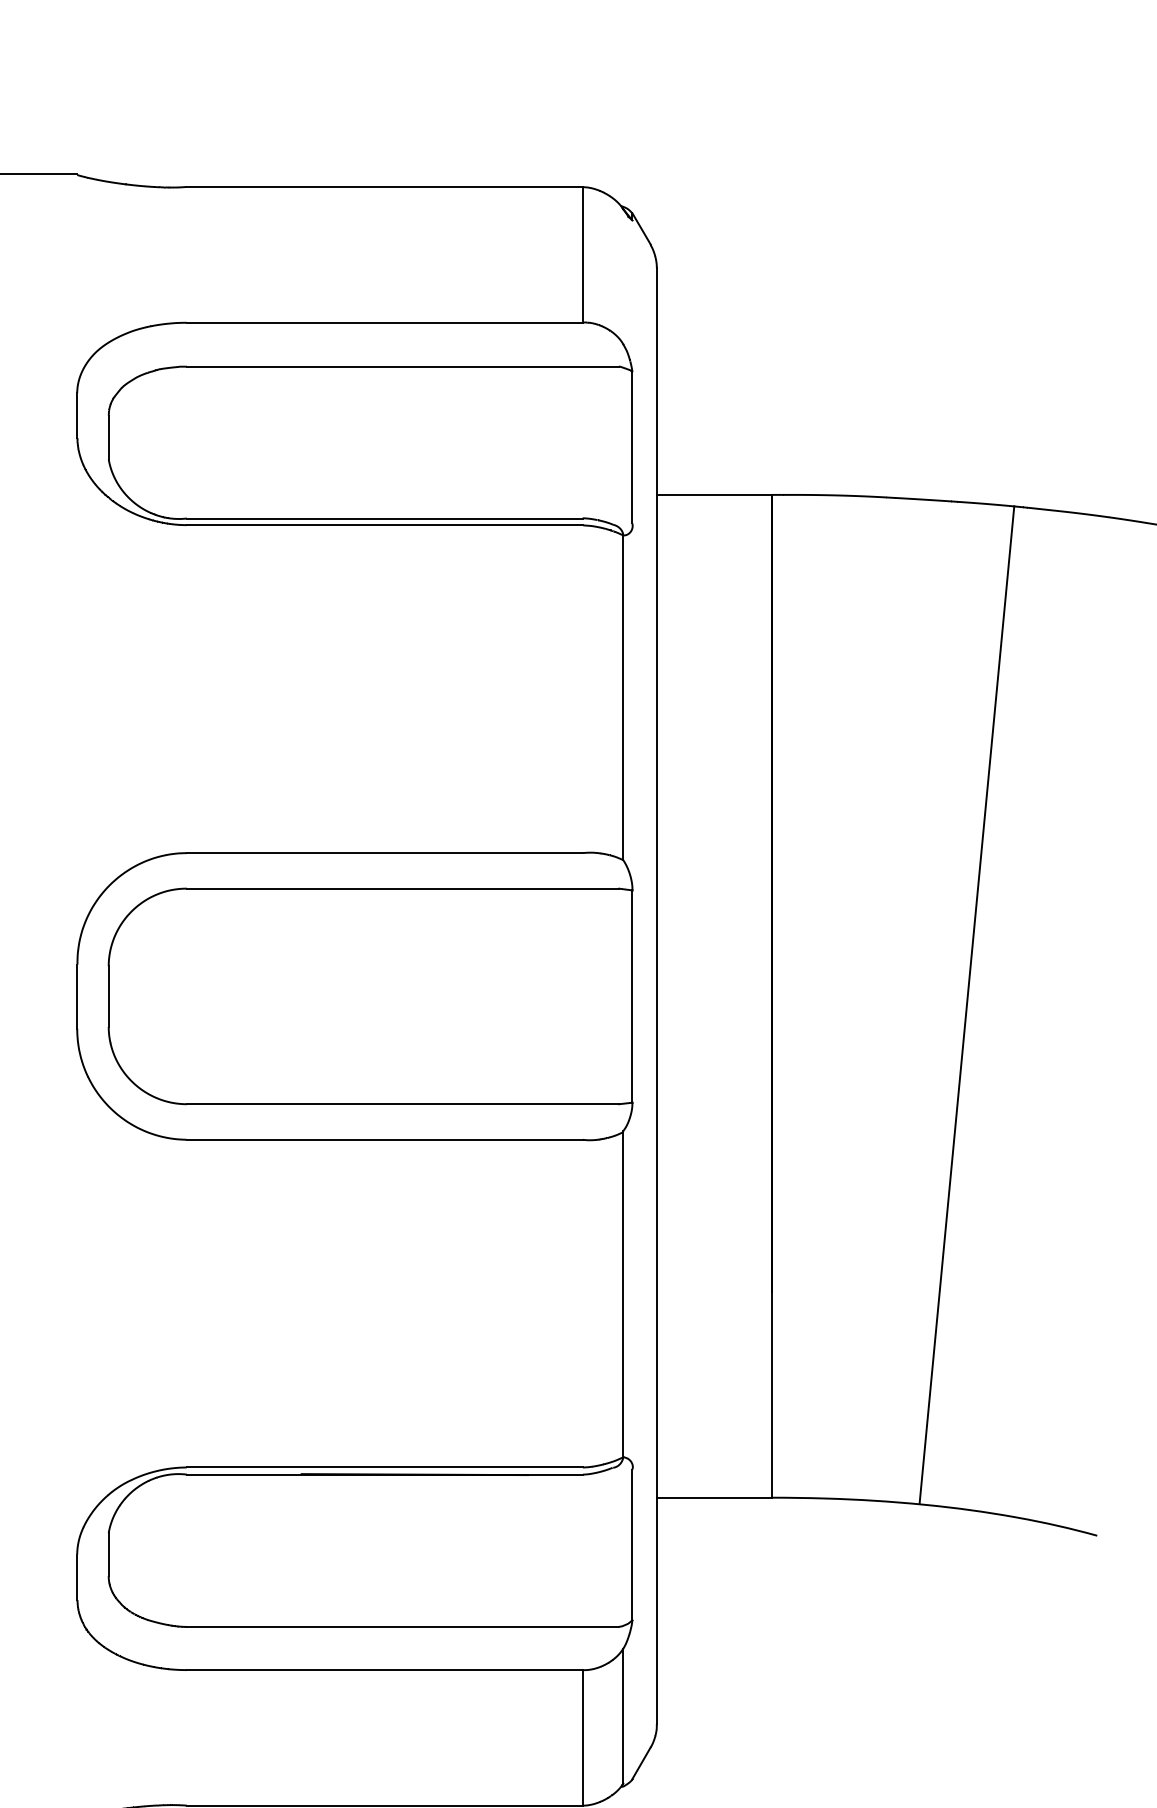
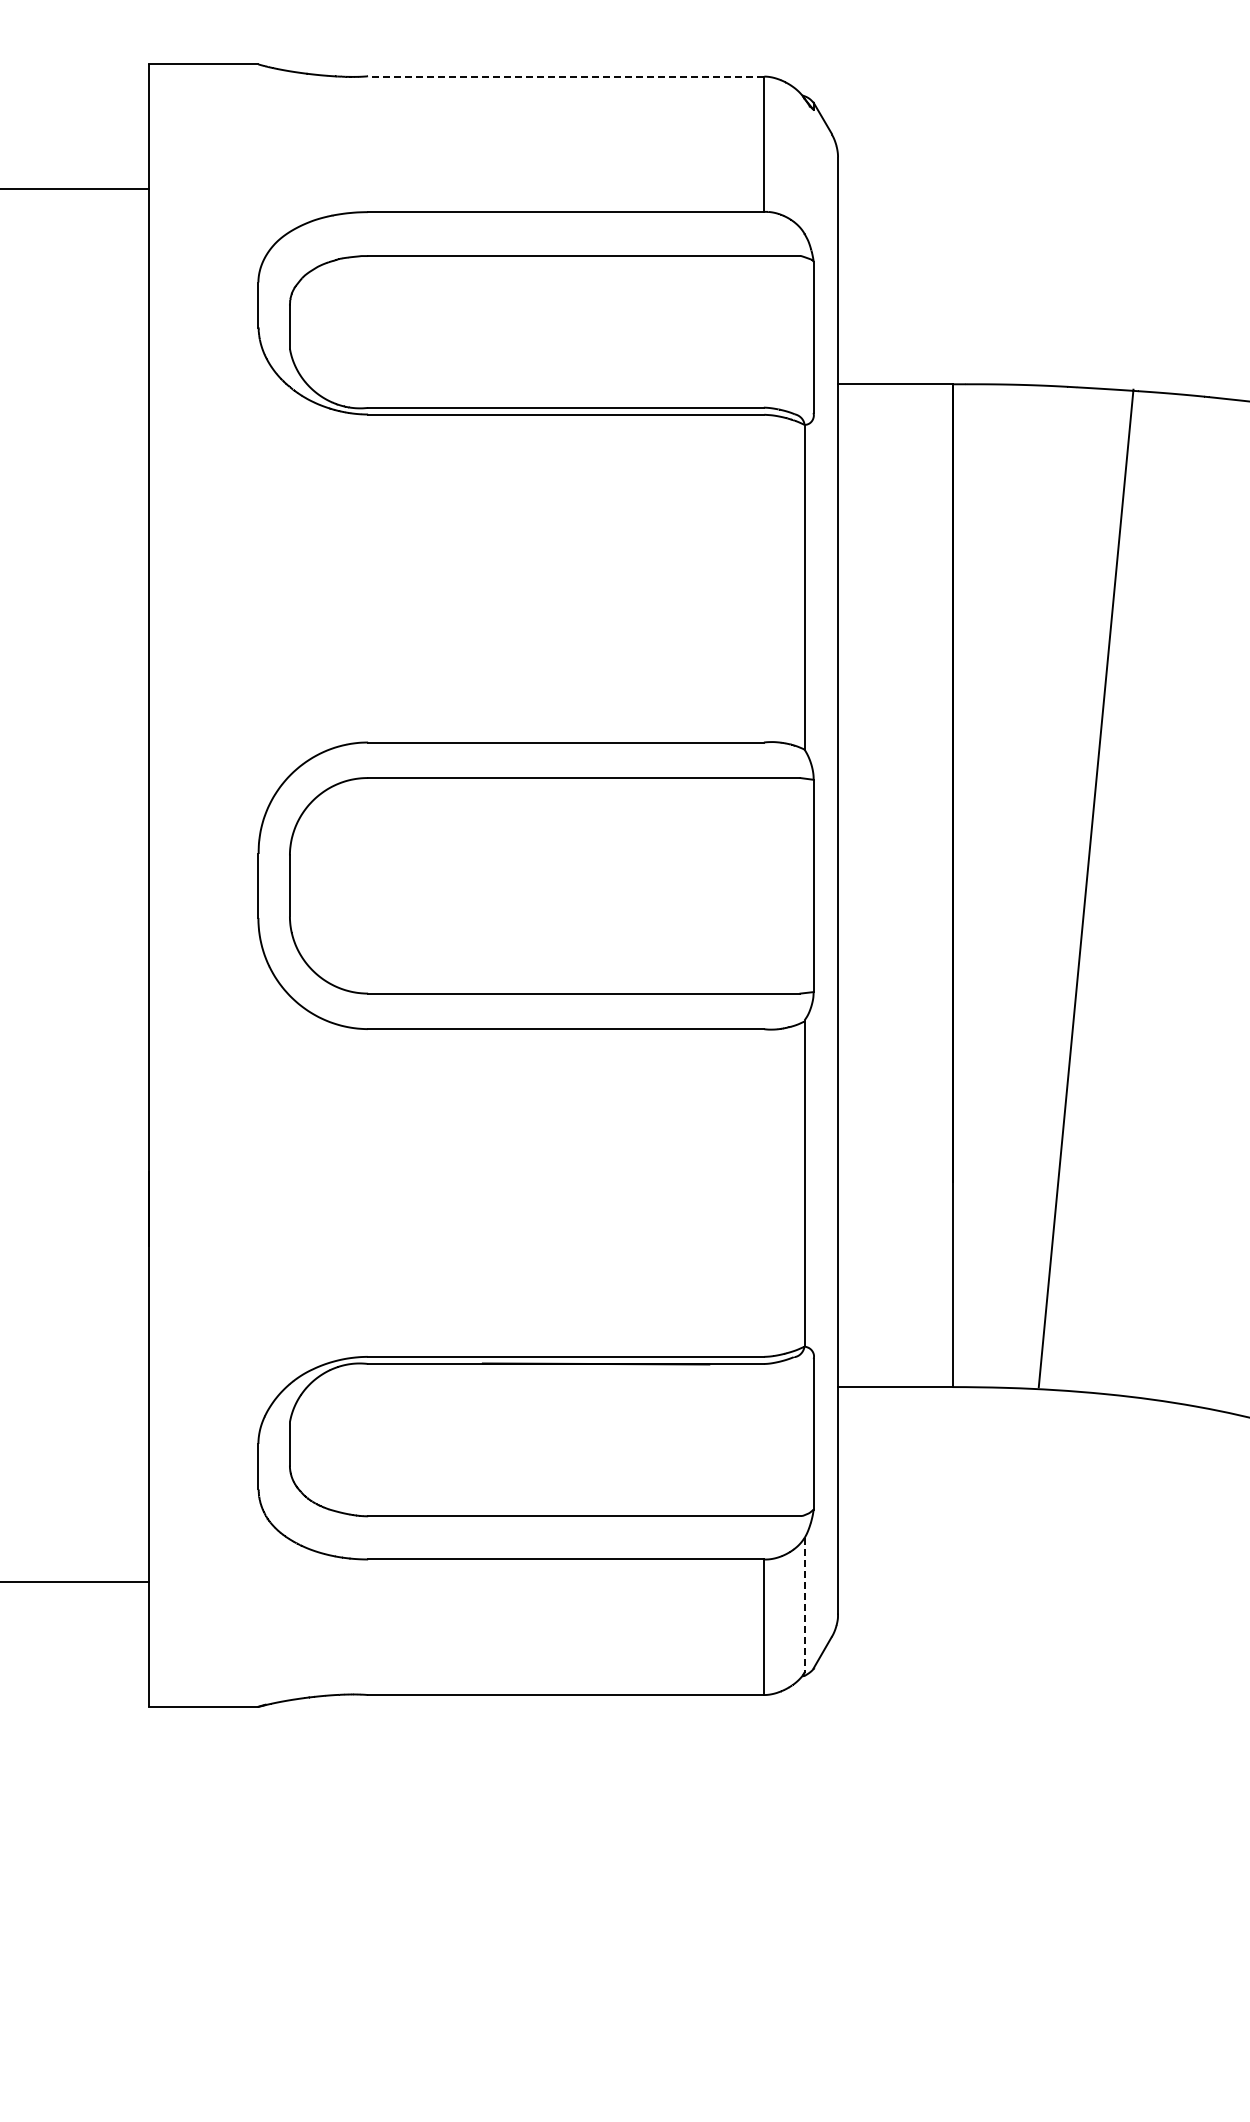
line: (384, 187) -> (565, 76), solid -> dashed
line: (966, 1005) -> (1085, 888), moved
line: (623, 1717) -> (804, 1606), solid -> dashed

